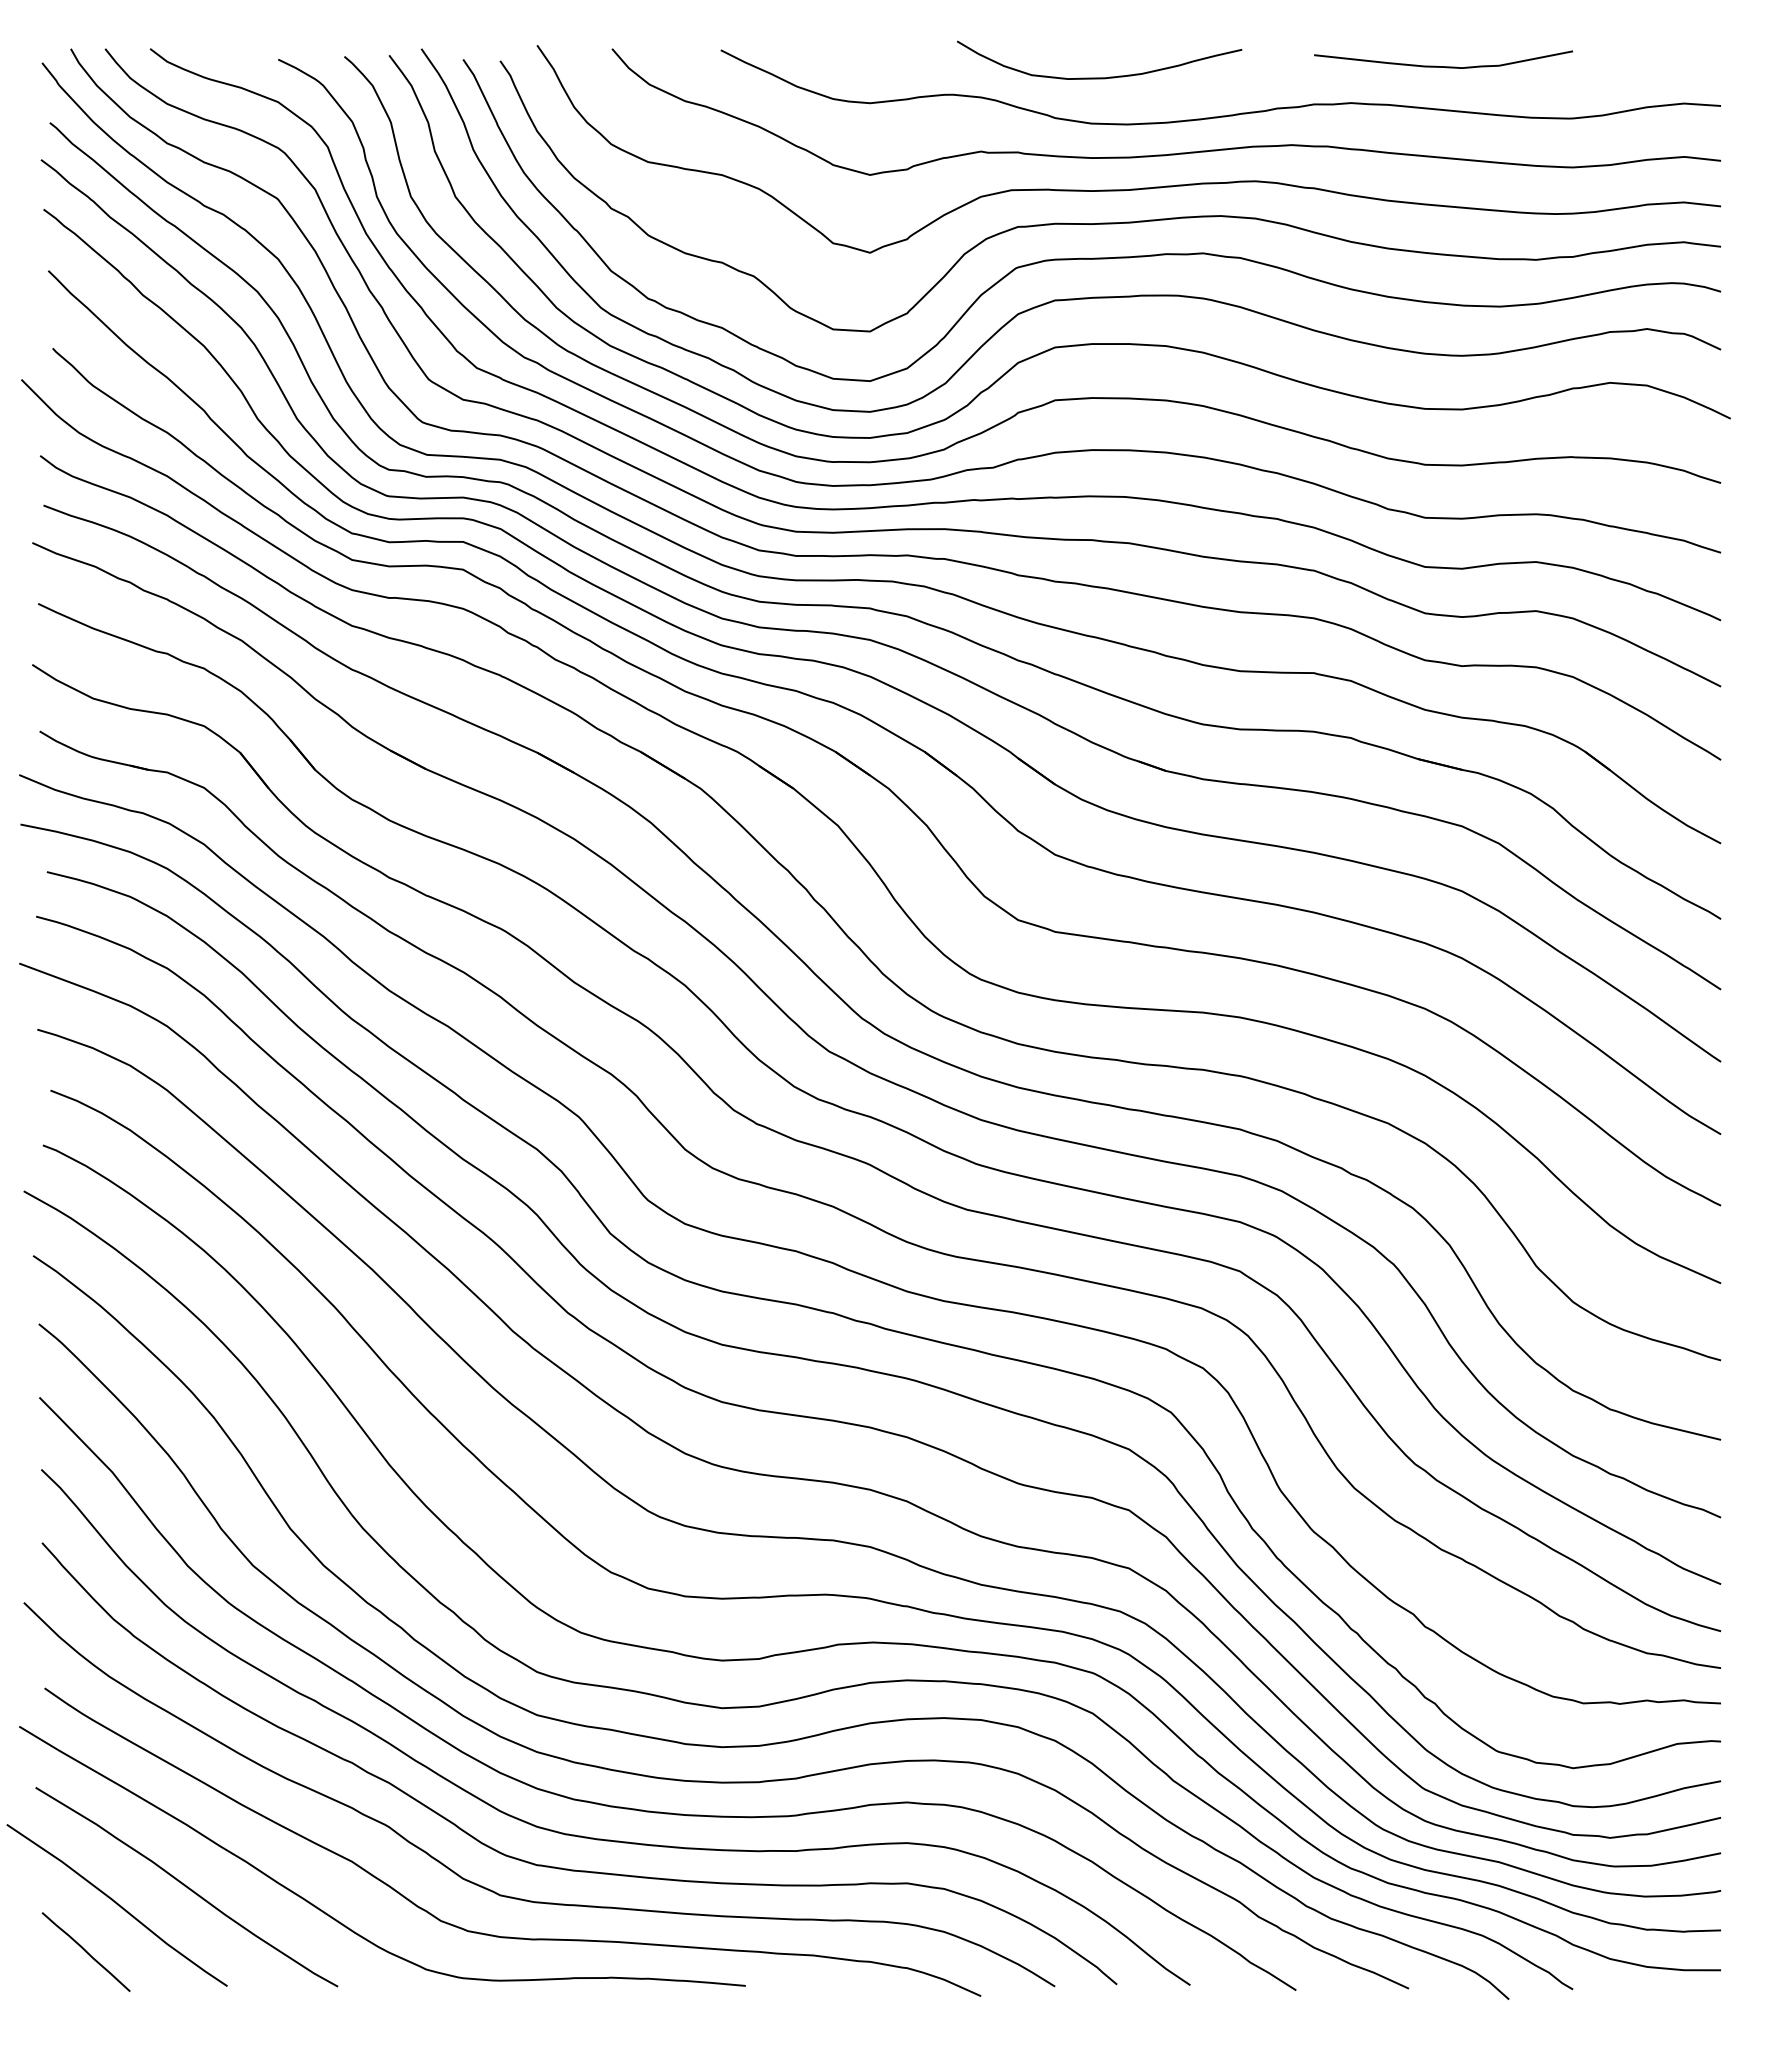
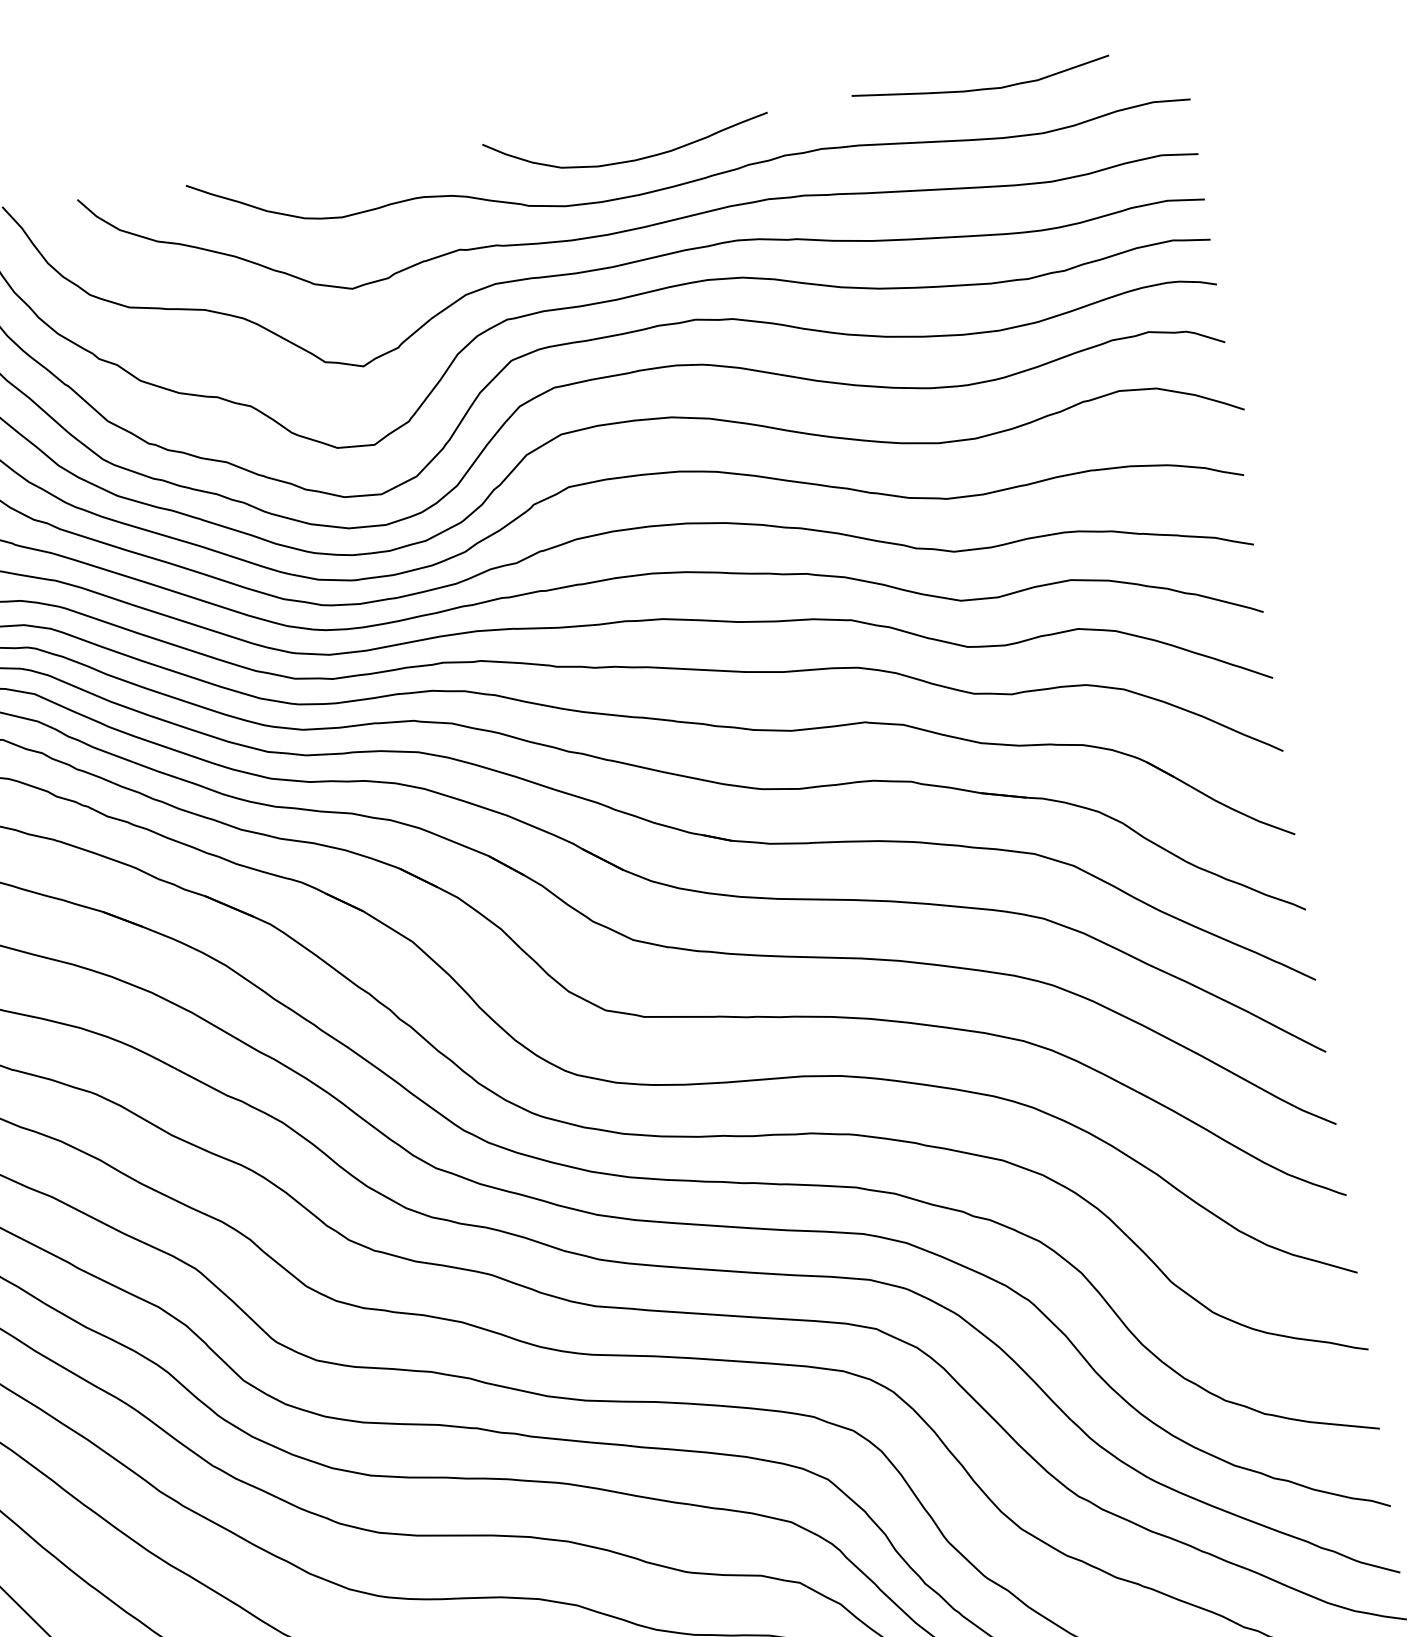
curve: (1443, 66) -> (982, 88), moved
curve: (1099, 77) -> (629, 160), moved

